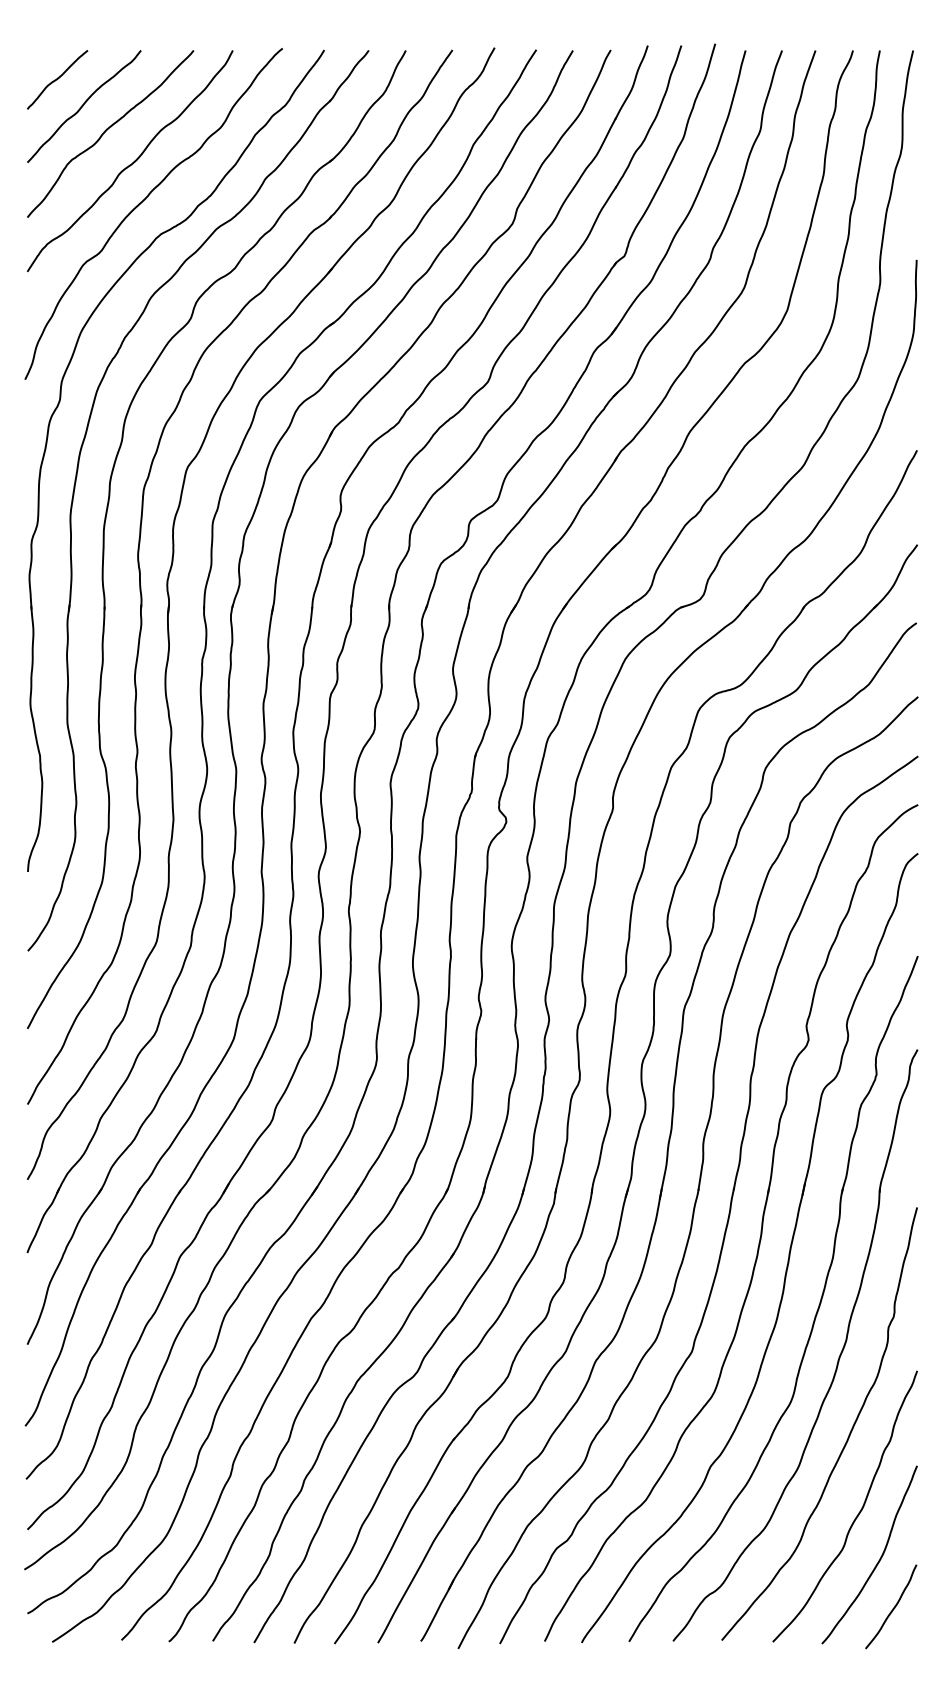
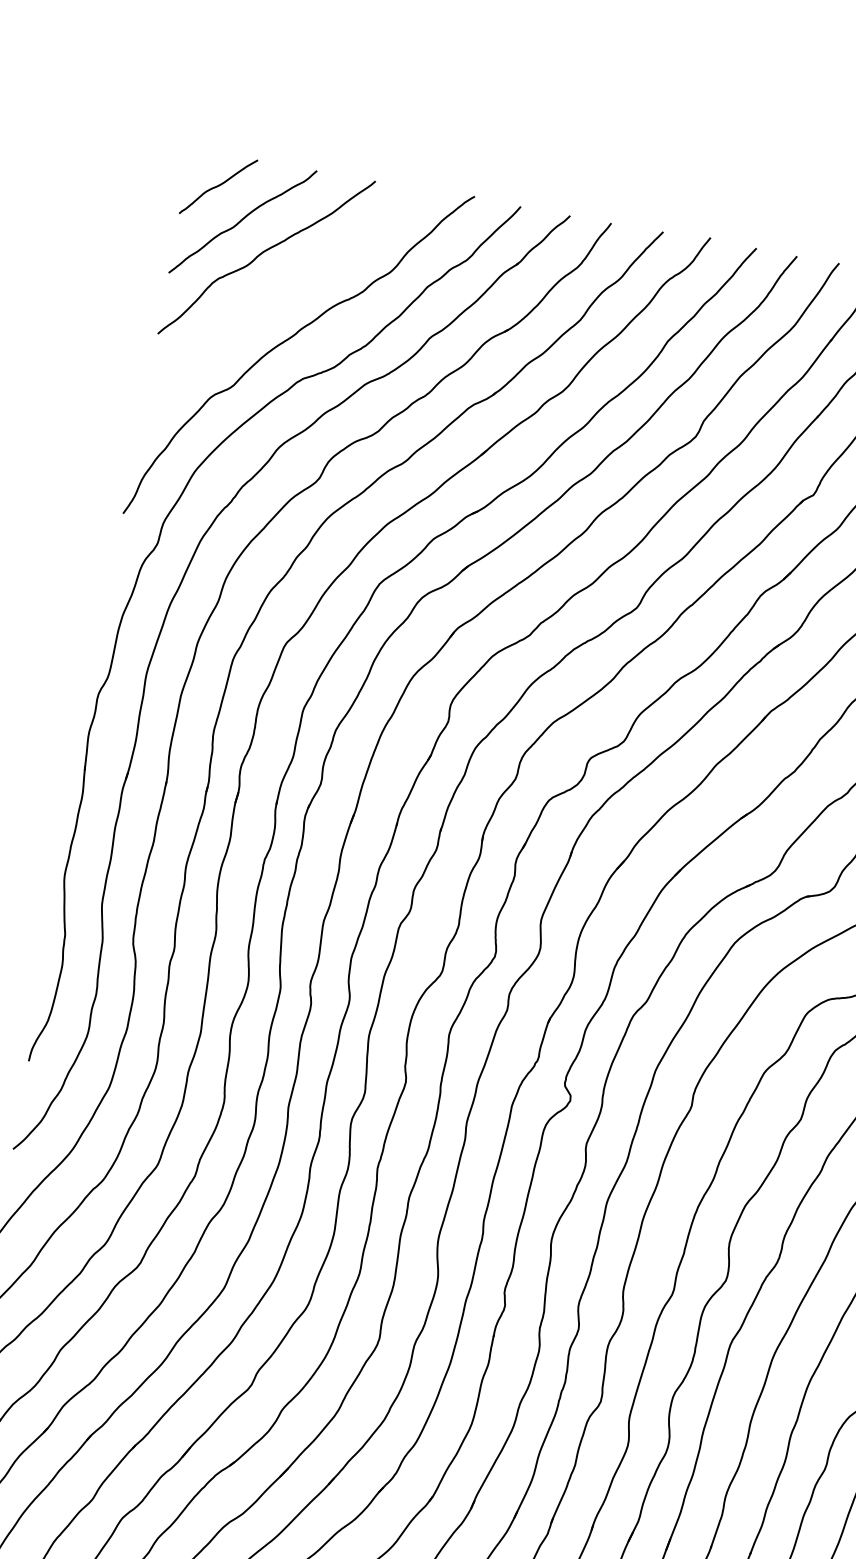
curve: (132, 162) -> (285, 293), removed

